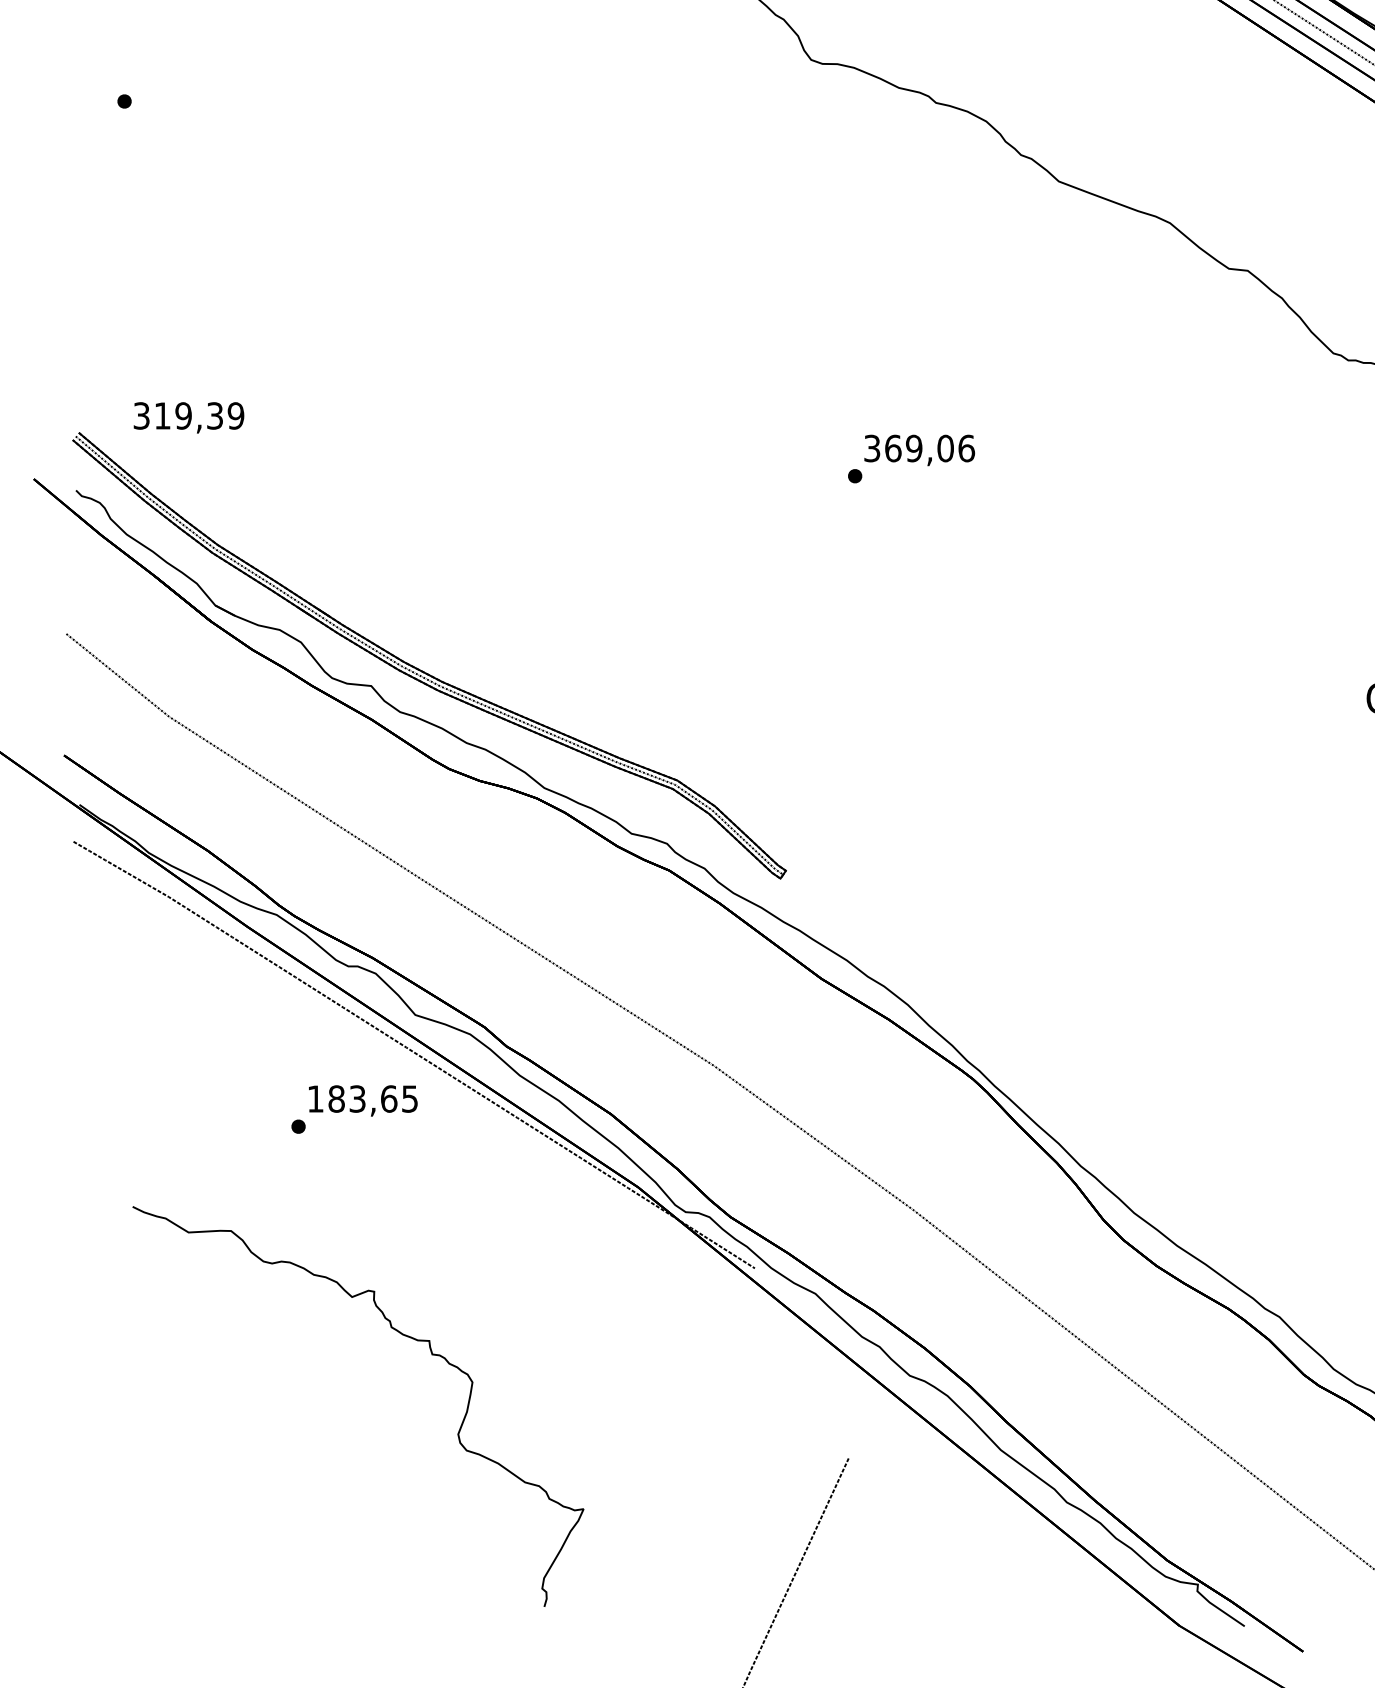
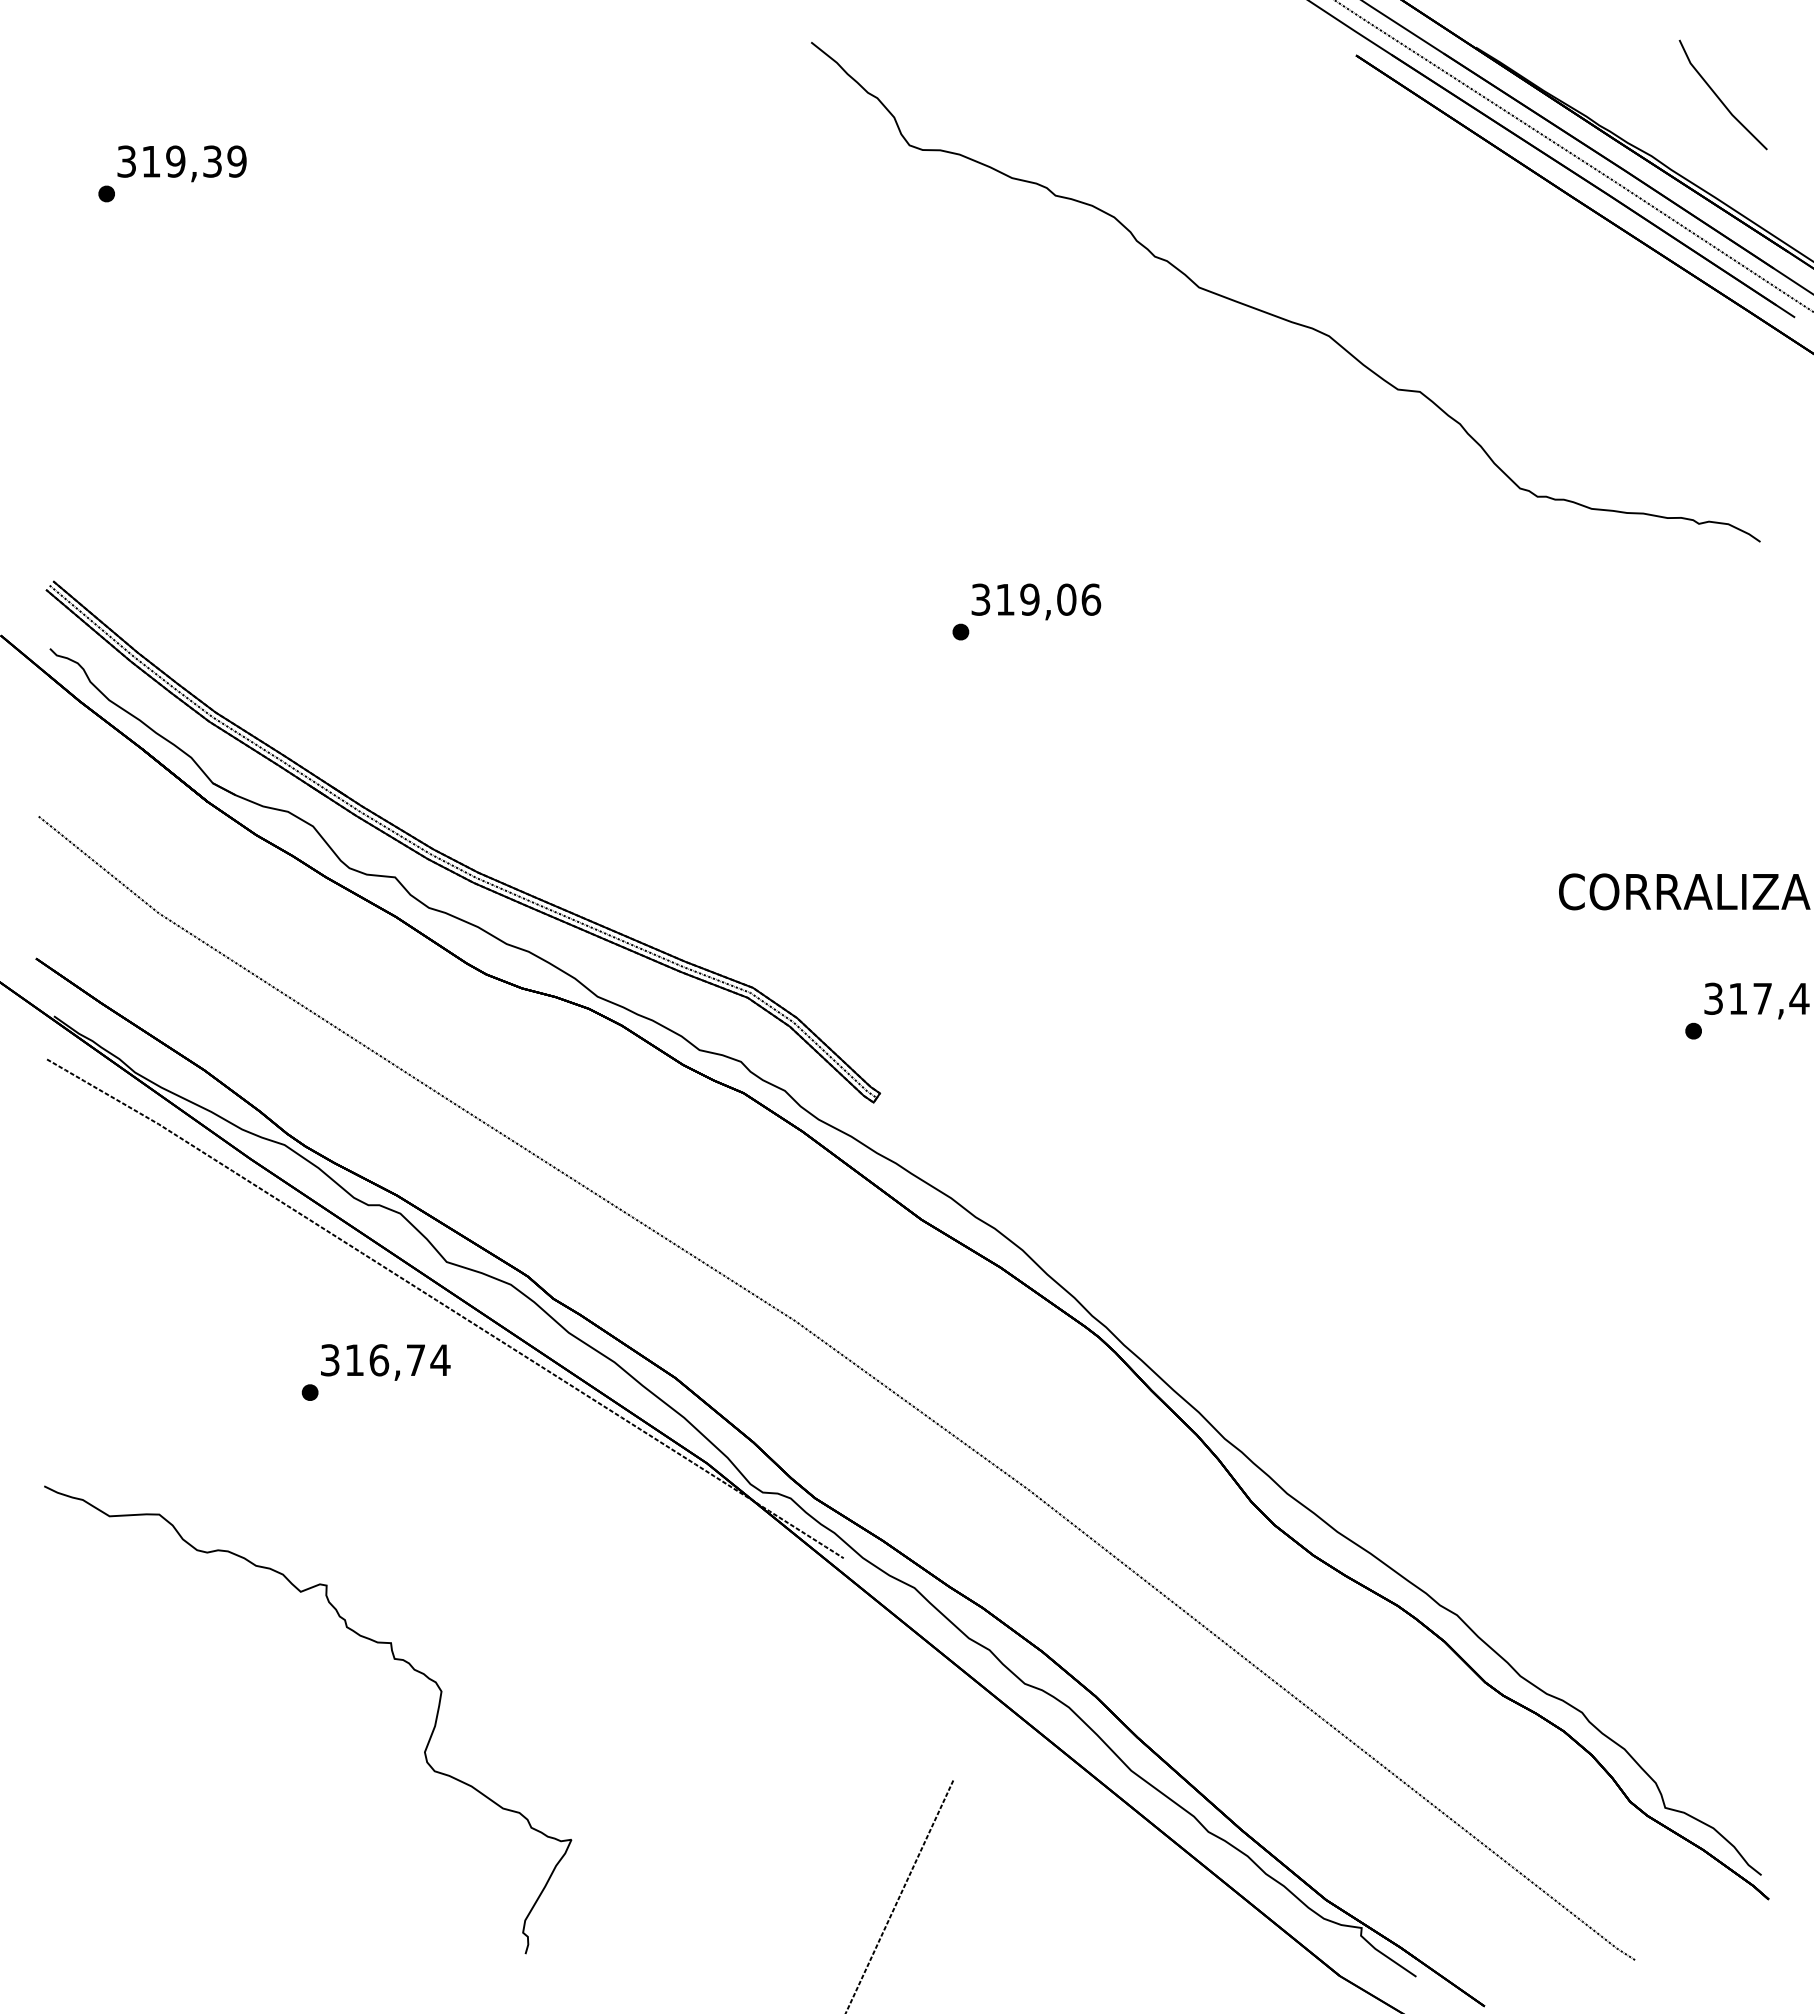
text: (188, 417) -> (181, 163), moved
text: (893, 448) -> (1005, 599), 369,06 -> 319,06
text: (363, 1099) -> (385, 1360), 183,65 -> 316,74
curve: (402, 1335) -> (359, 1636), moved

